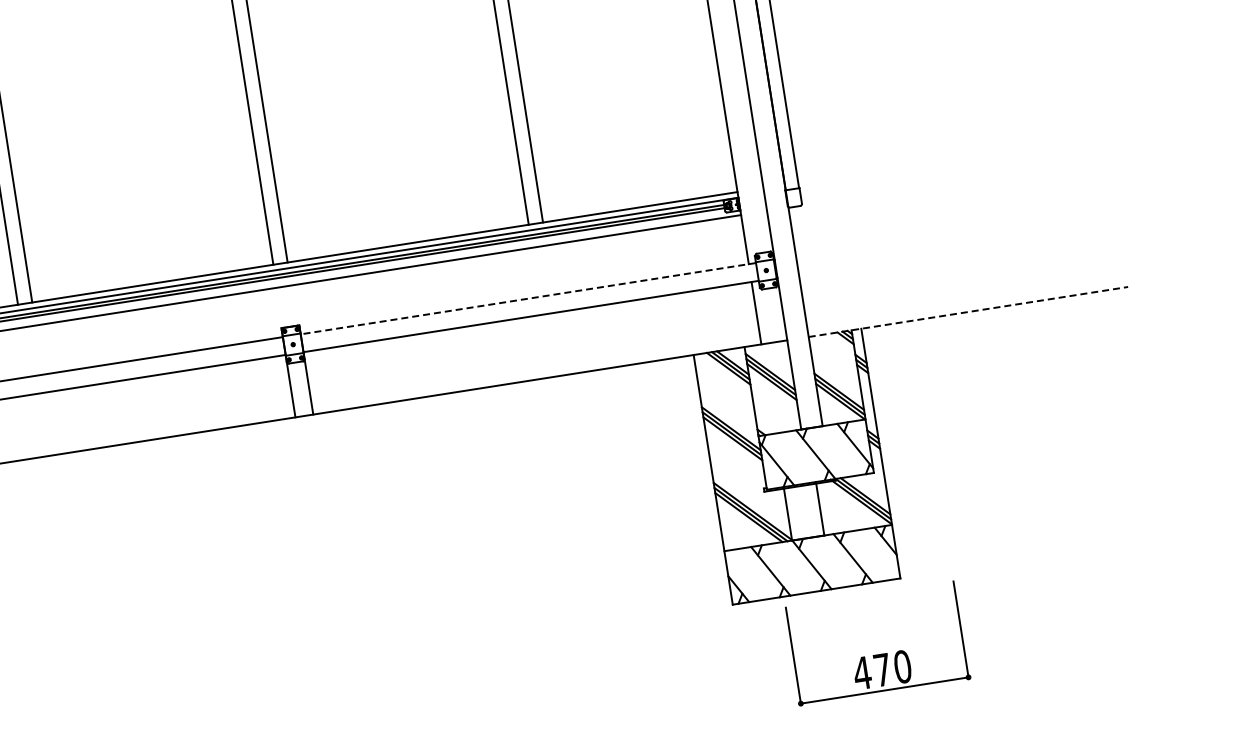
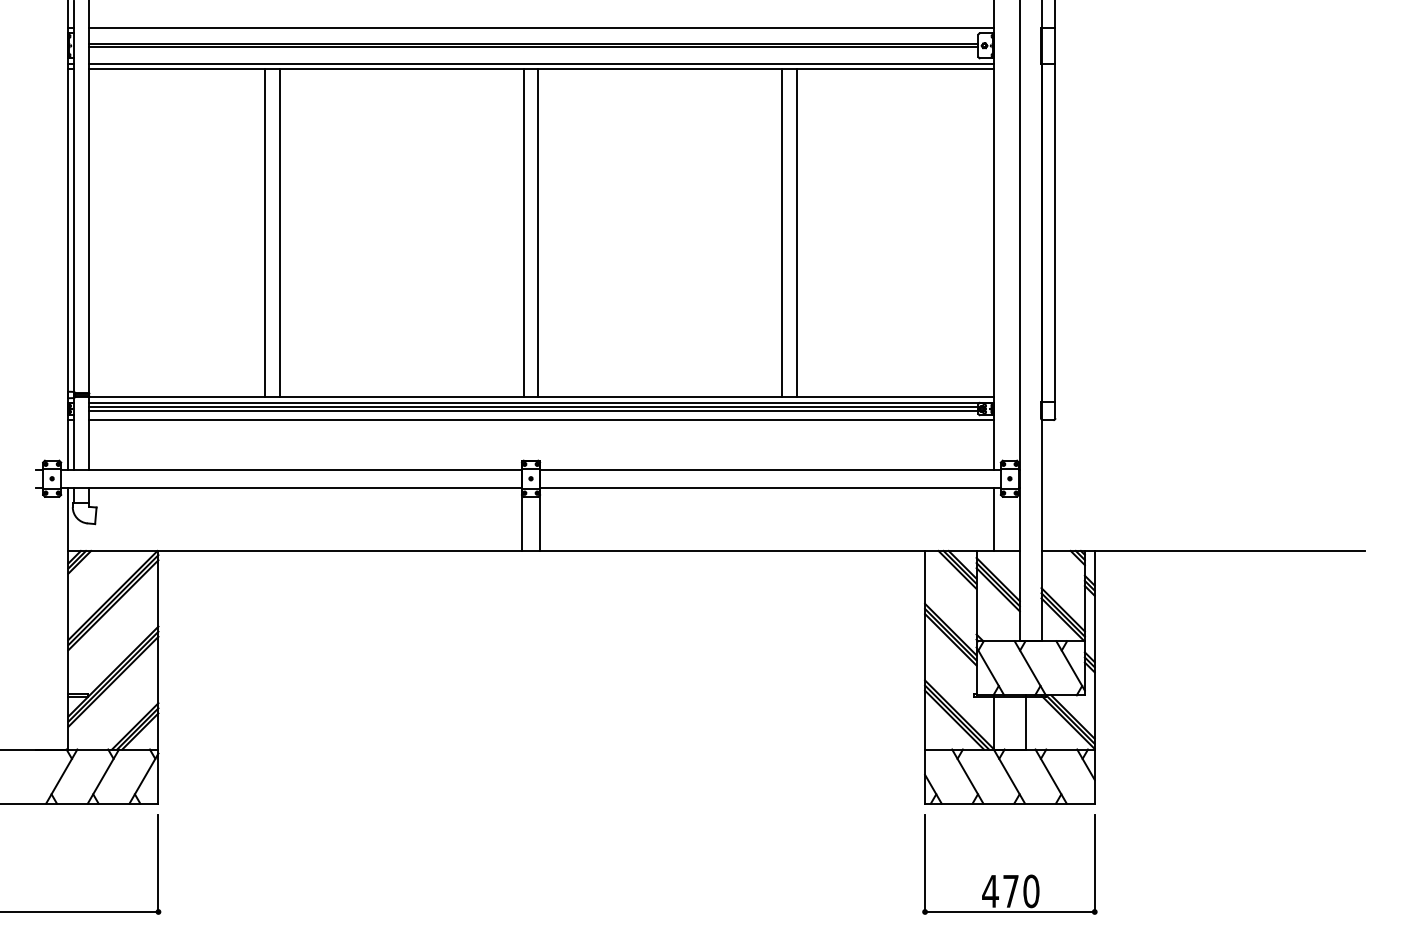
line: (527, 298) -> (769, 469), dashed -> solid
line: (968, 311) -> (1203, 550), dashed -> solid
part: (878, 654) -> (1009, 875), moved

